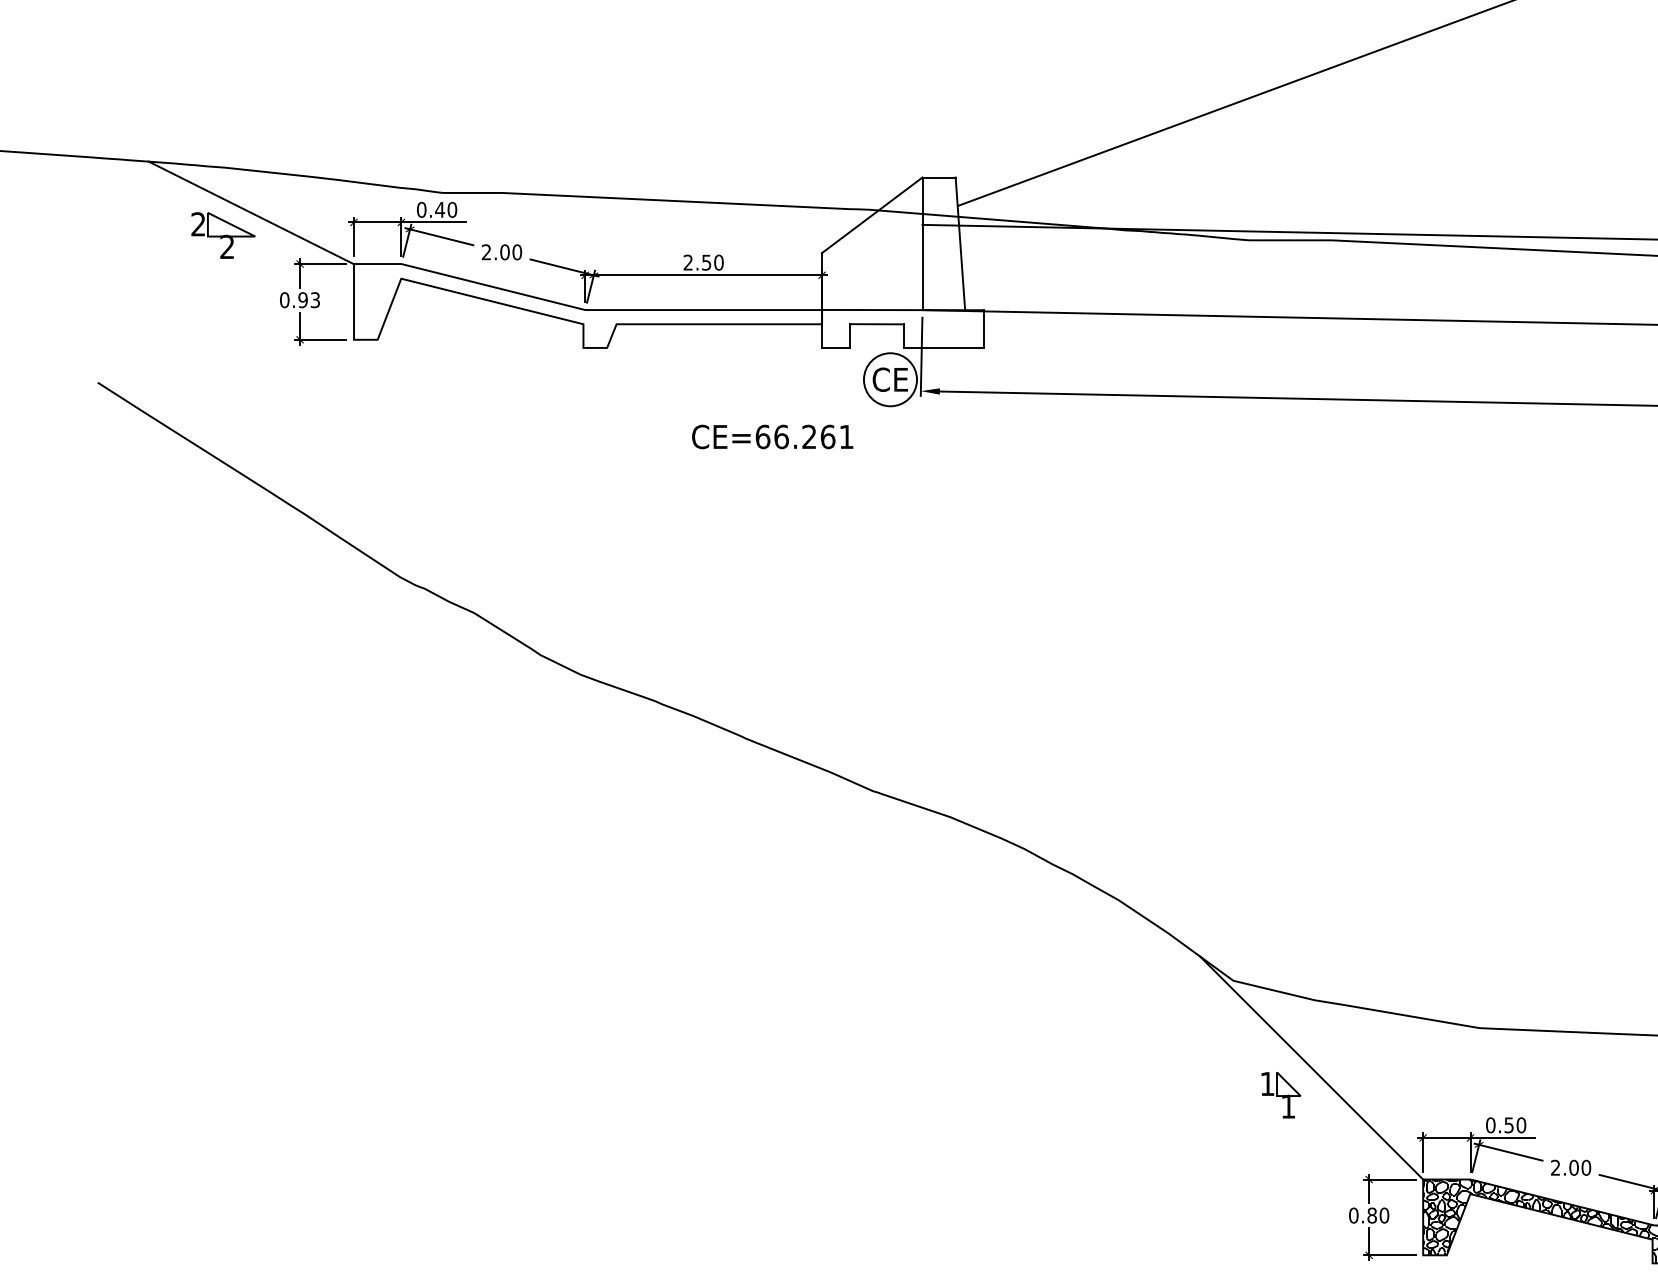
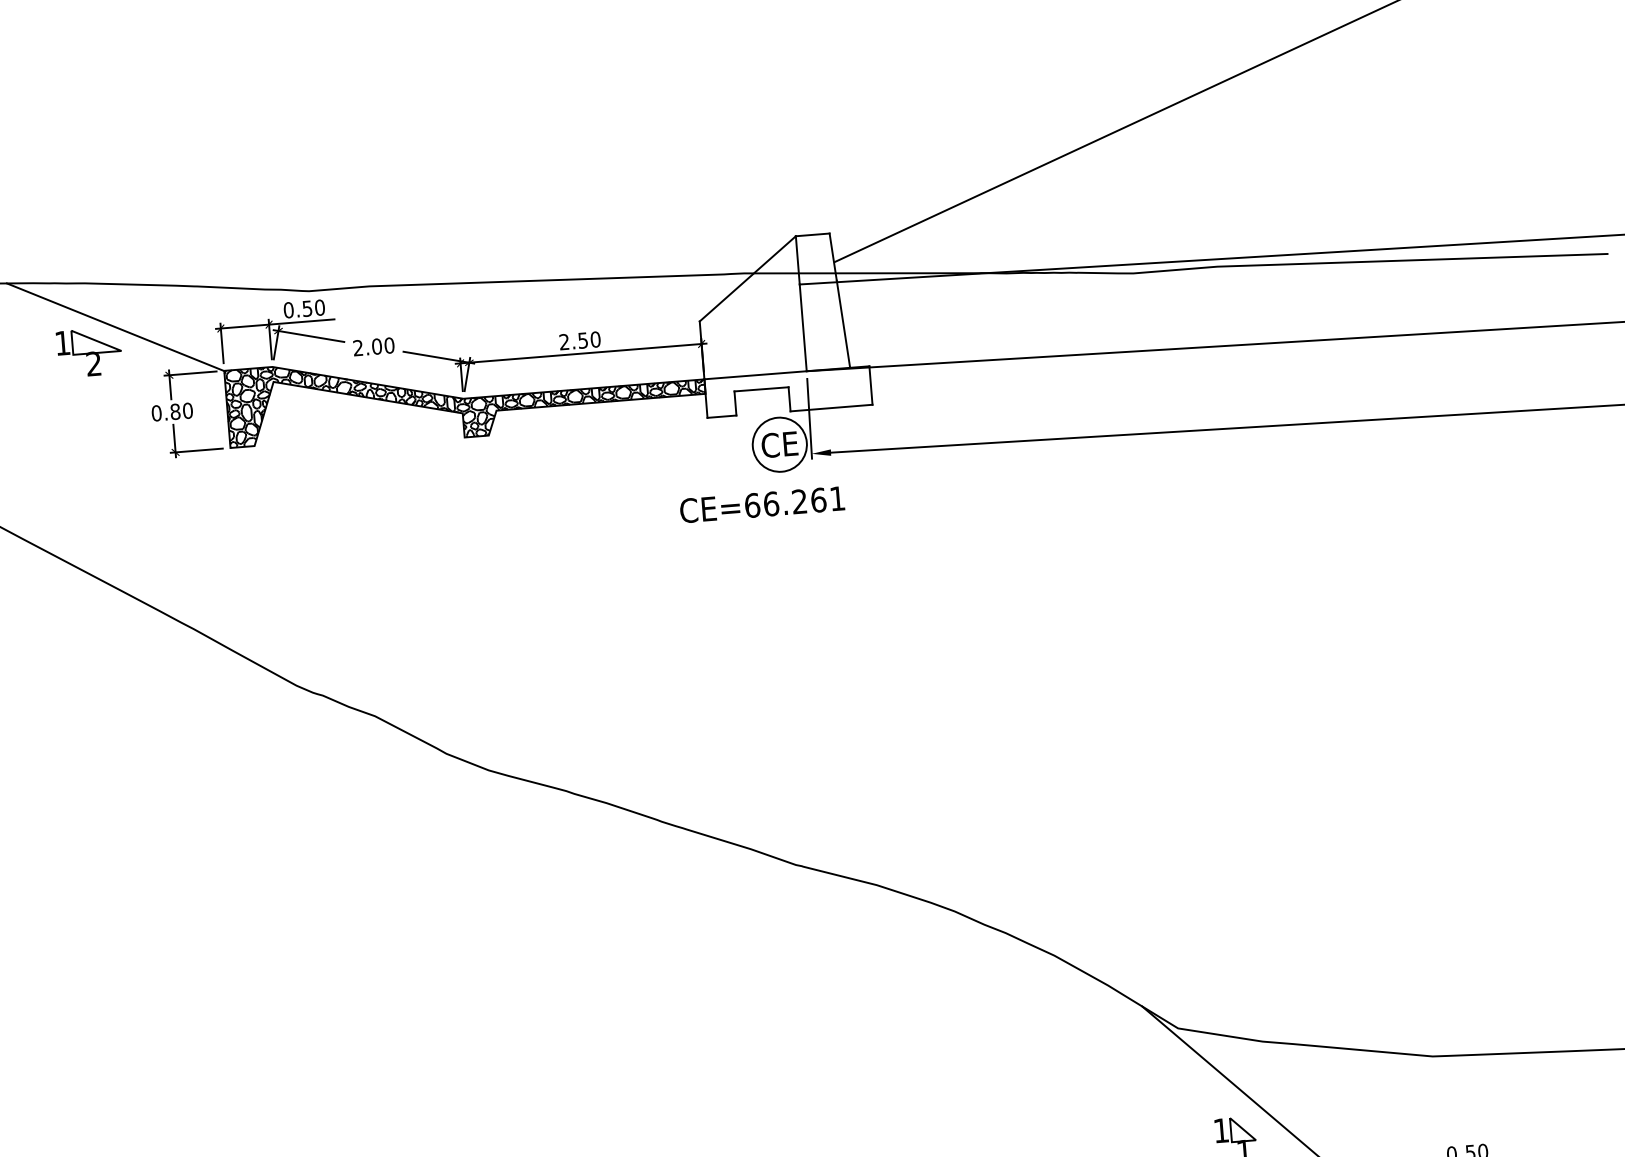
text: (440, 209) -> (307, 308), 0.40 -> 0.50
text: (198, 224) -> (62, 343), 2 -> 1
text: (309, 300) -> (181, 411), 0.93 -> 0.80
hatch: (588, 305) -> (466, 393), added
text: (772, 436) -> (762, 504), moved

